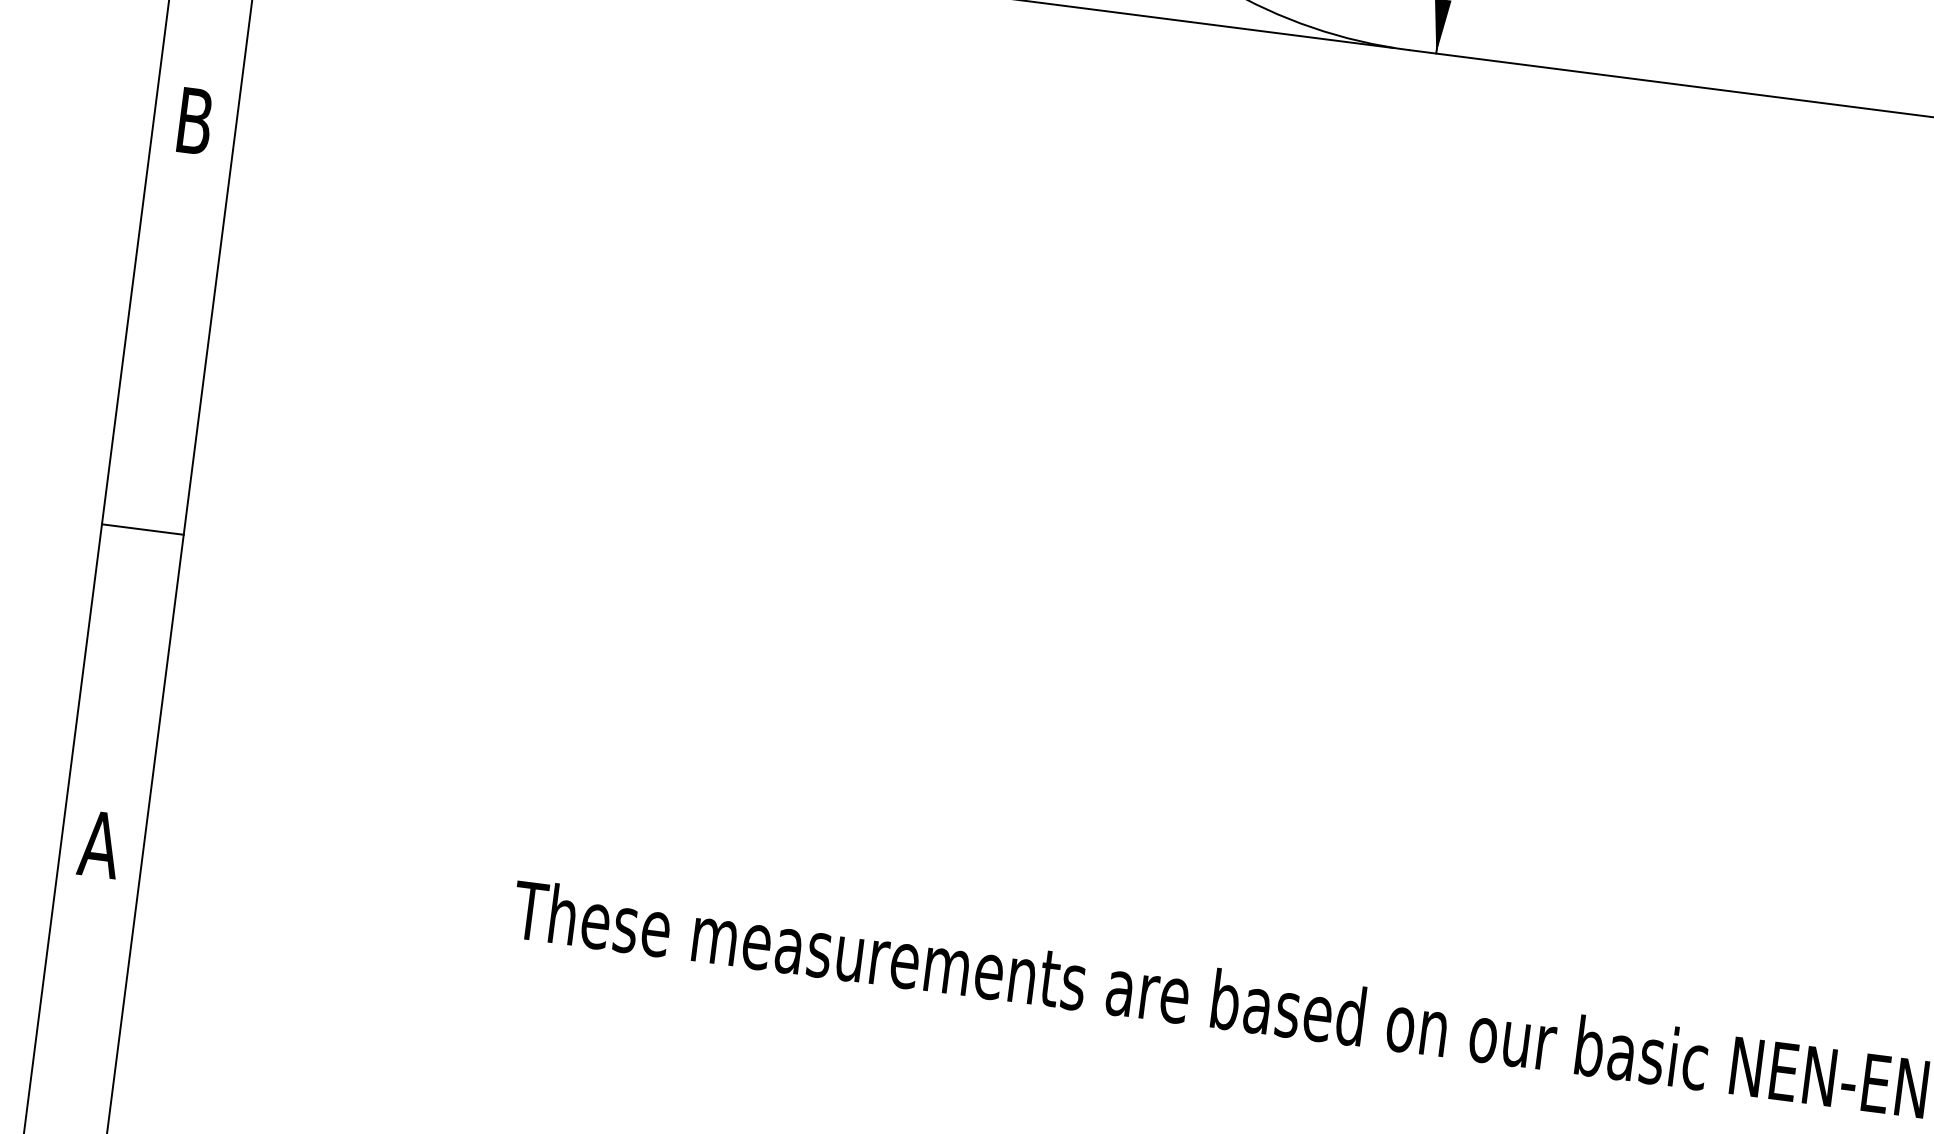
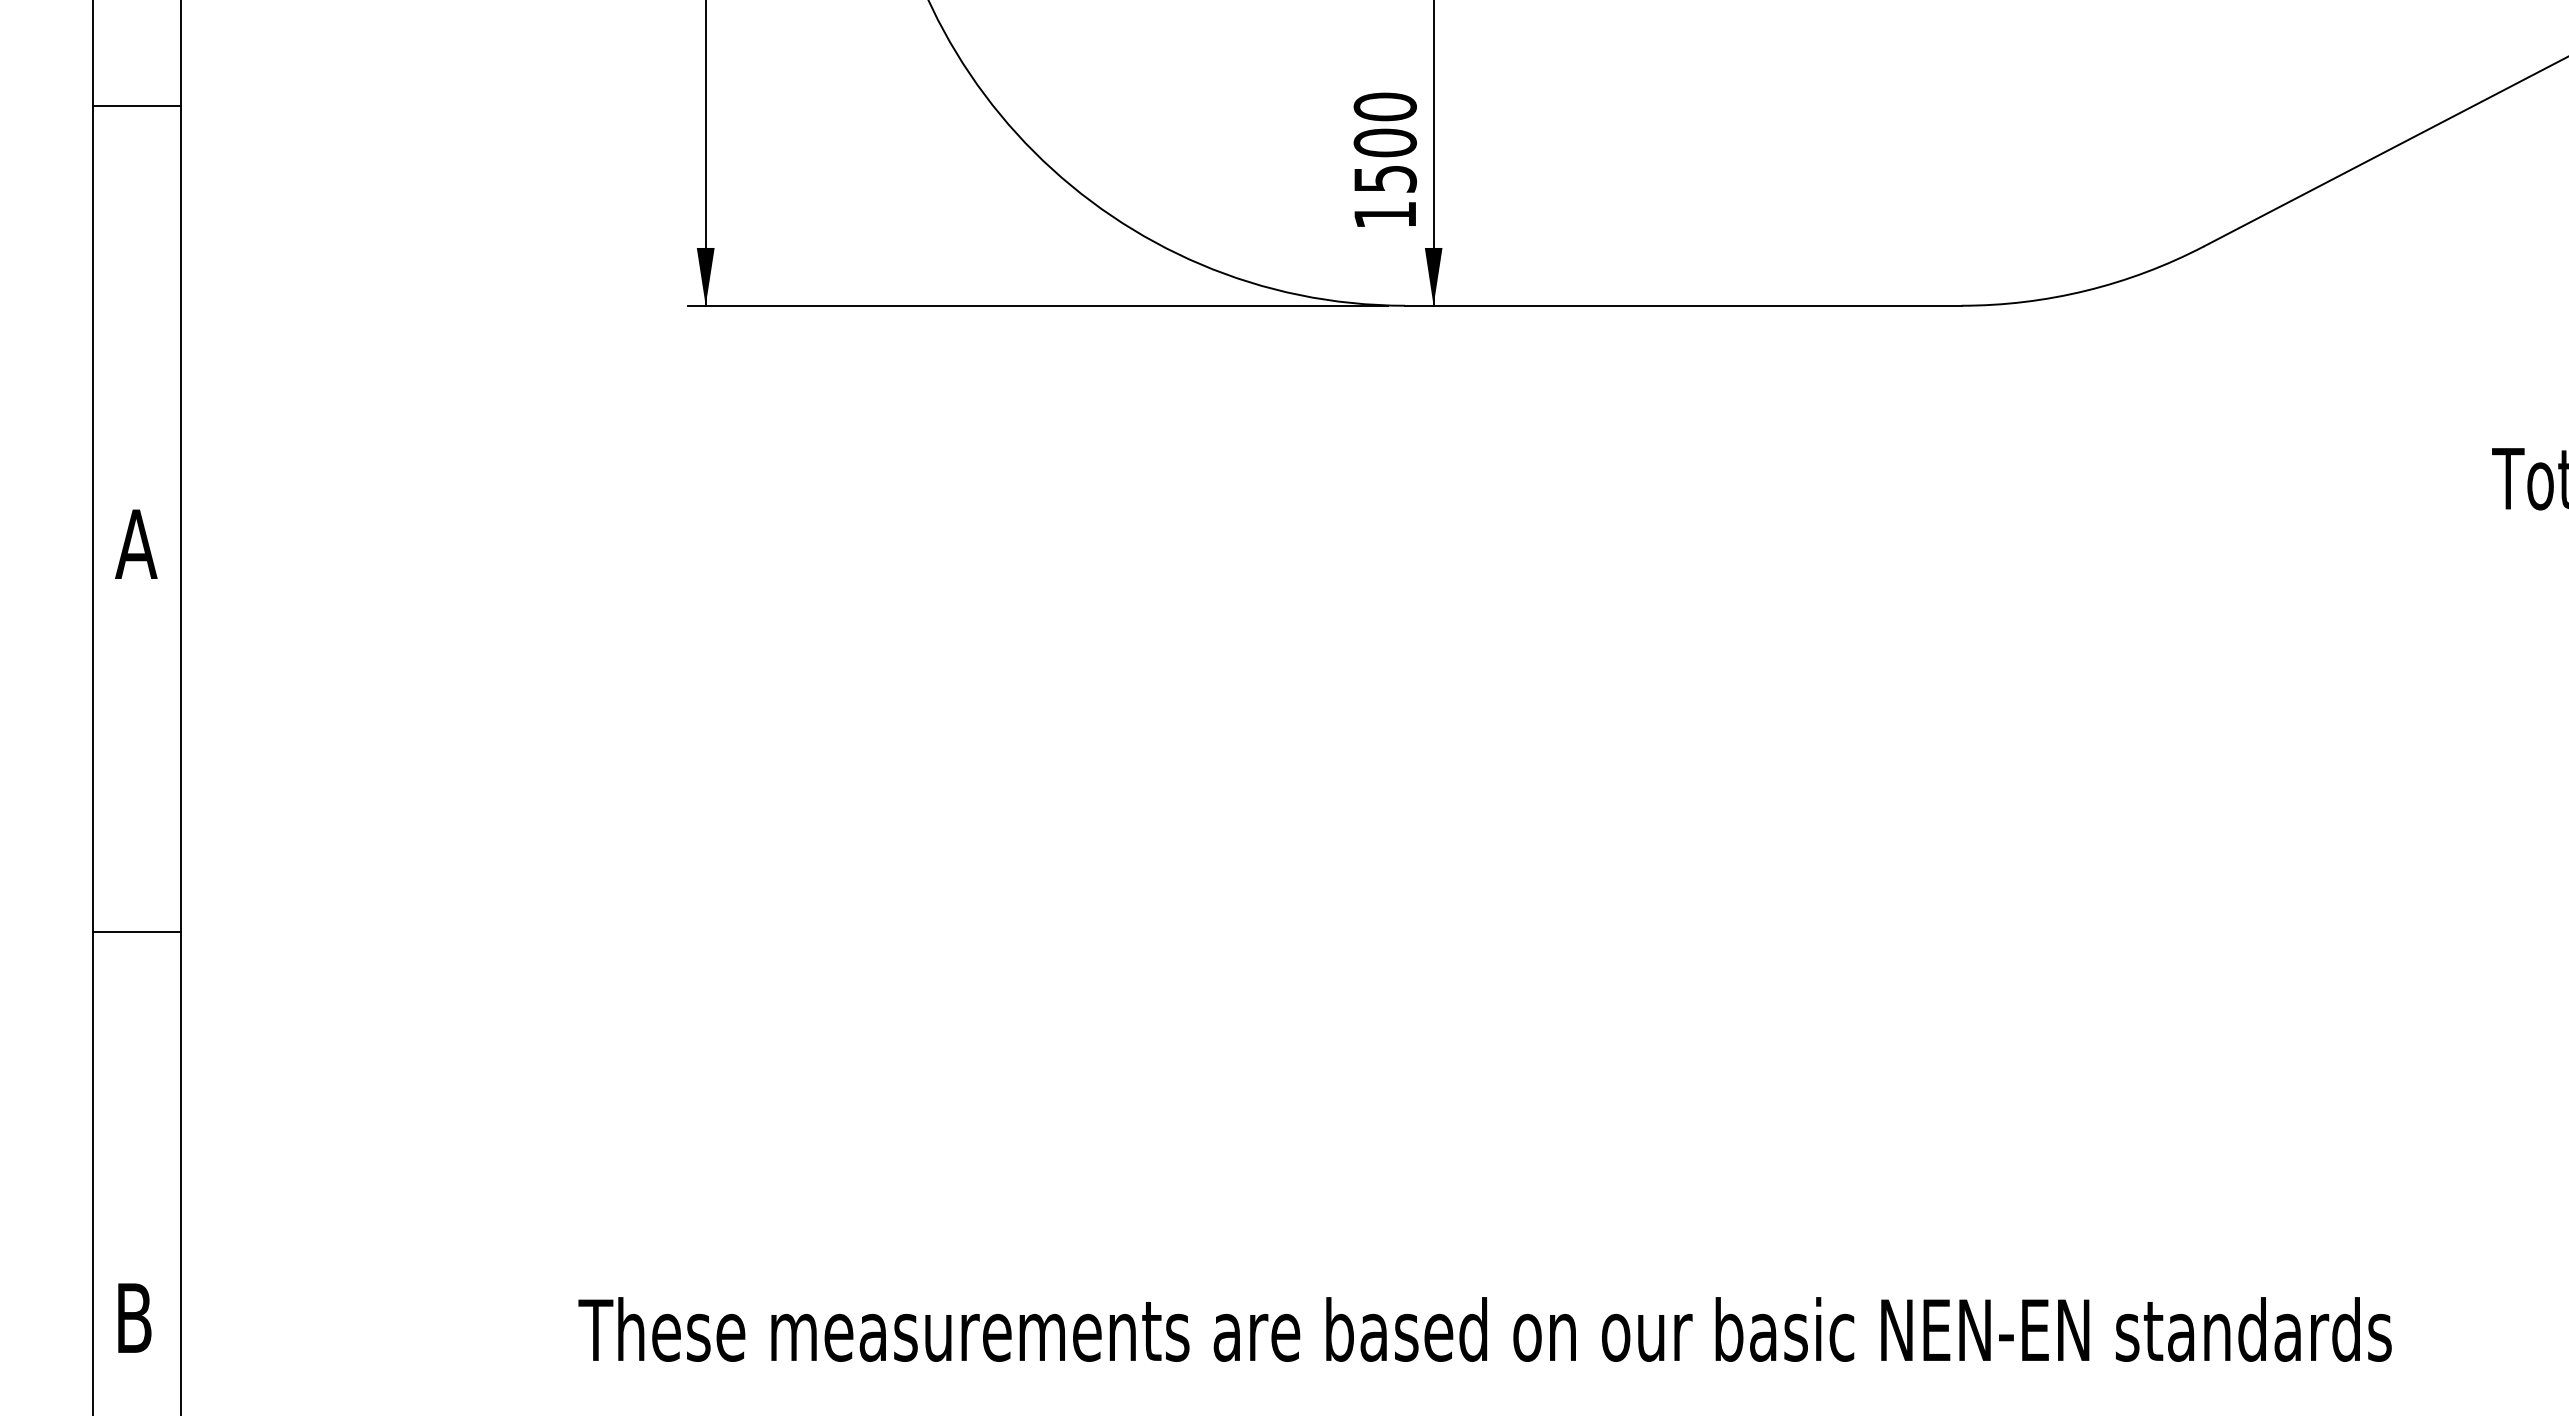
text: (194, 120) -> (136, 543), B -> A
line: (142, 529) -> (136, 931), moved
text: (99, 843) -> (133, 1317), A -> B

